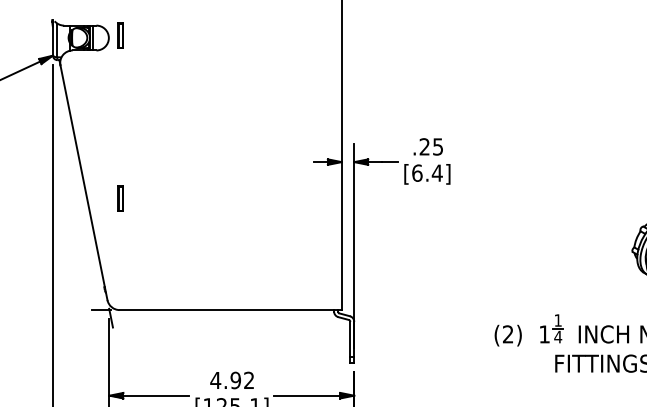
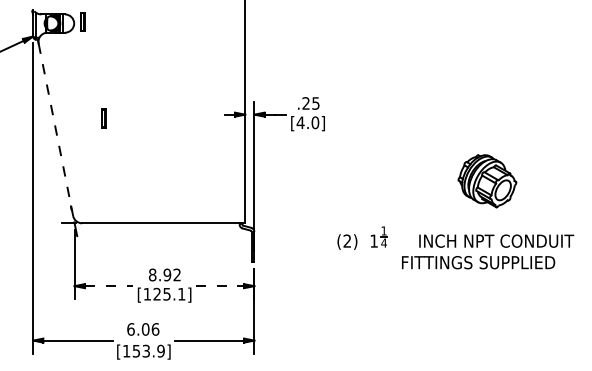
text: (426, 172) -> (307, 122), [6.4] -> [4.0]
line: (83, 182) -> (55, 129), solid -> dashed
part: (120, 198) -> (103, 118), moved
part: (528, 329) -> (362, 237), moved
text: (215, 379) -> (152, 274), 4.92 -> 8.92
line: (156, 396) -> (109, 286), solid -> dashed
line: (308, 396) -> (220, 286), solid -> dashed

